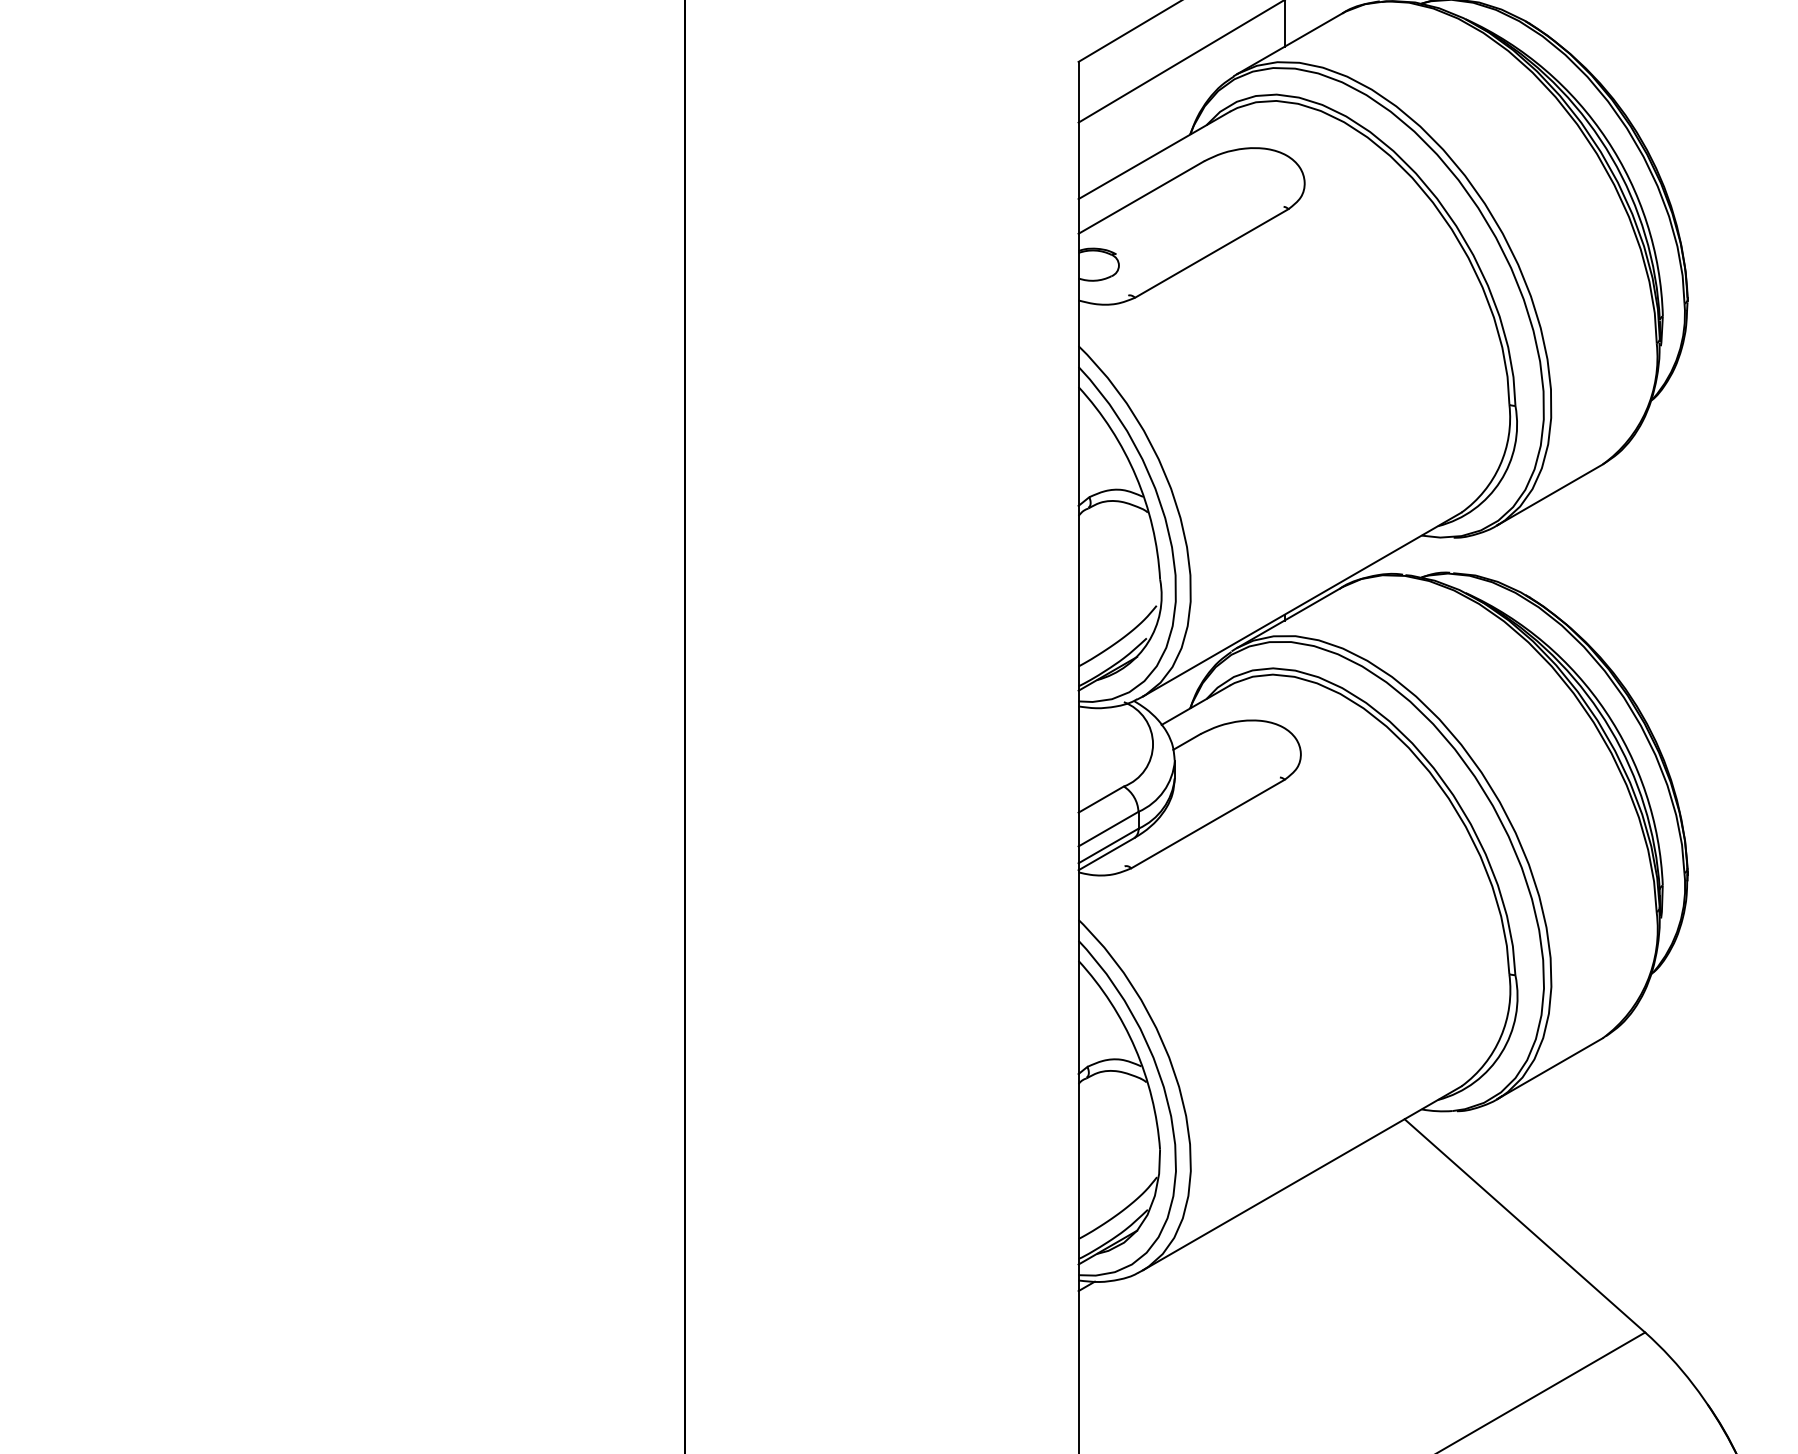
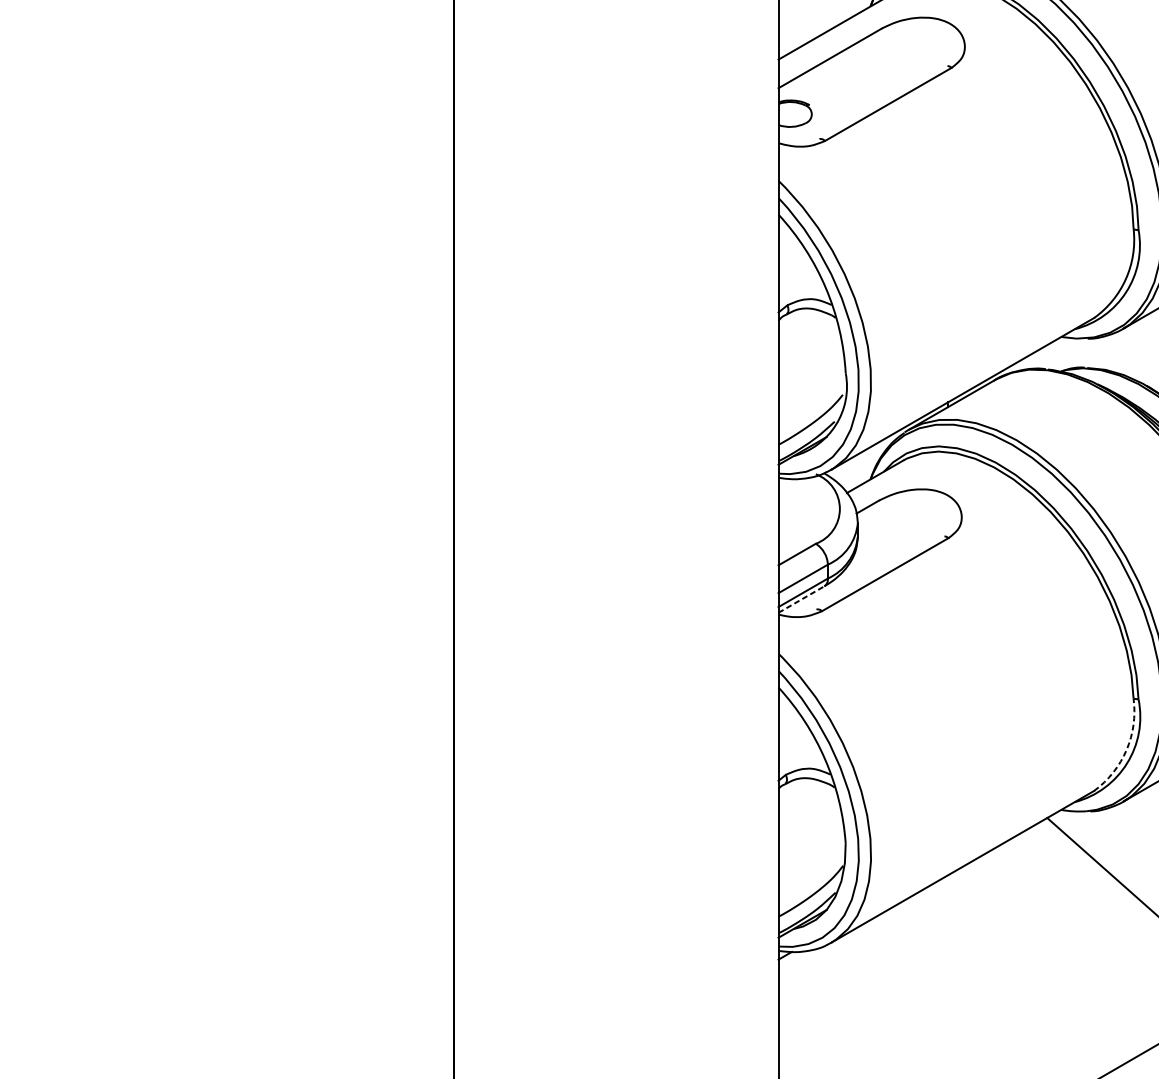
line: (1106, 853) -> (801, 598), solid -> dashed
arc: (1500, 1036) -> (1126, 749), solid -> dashed

